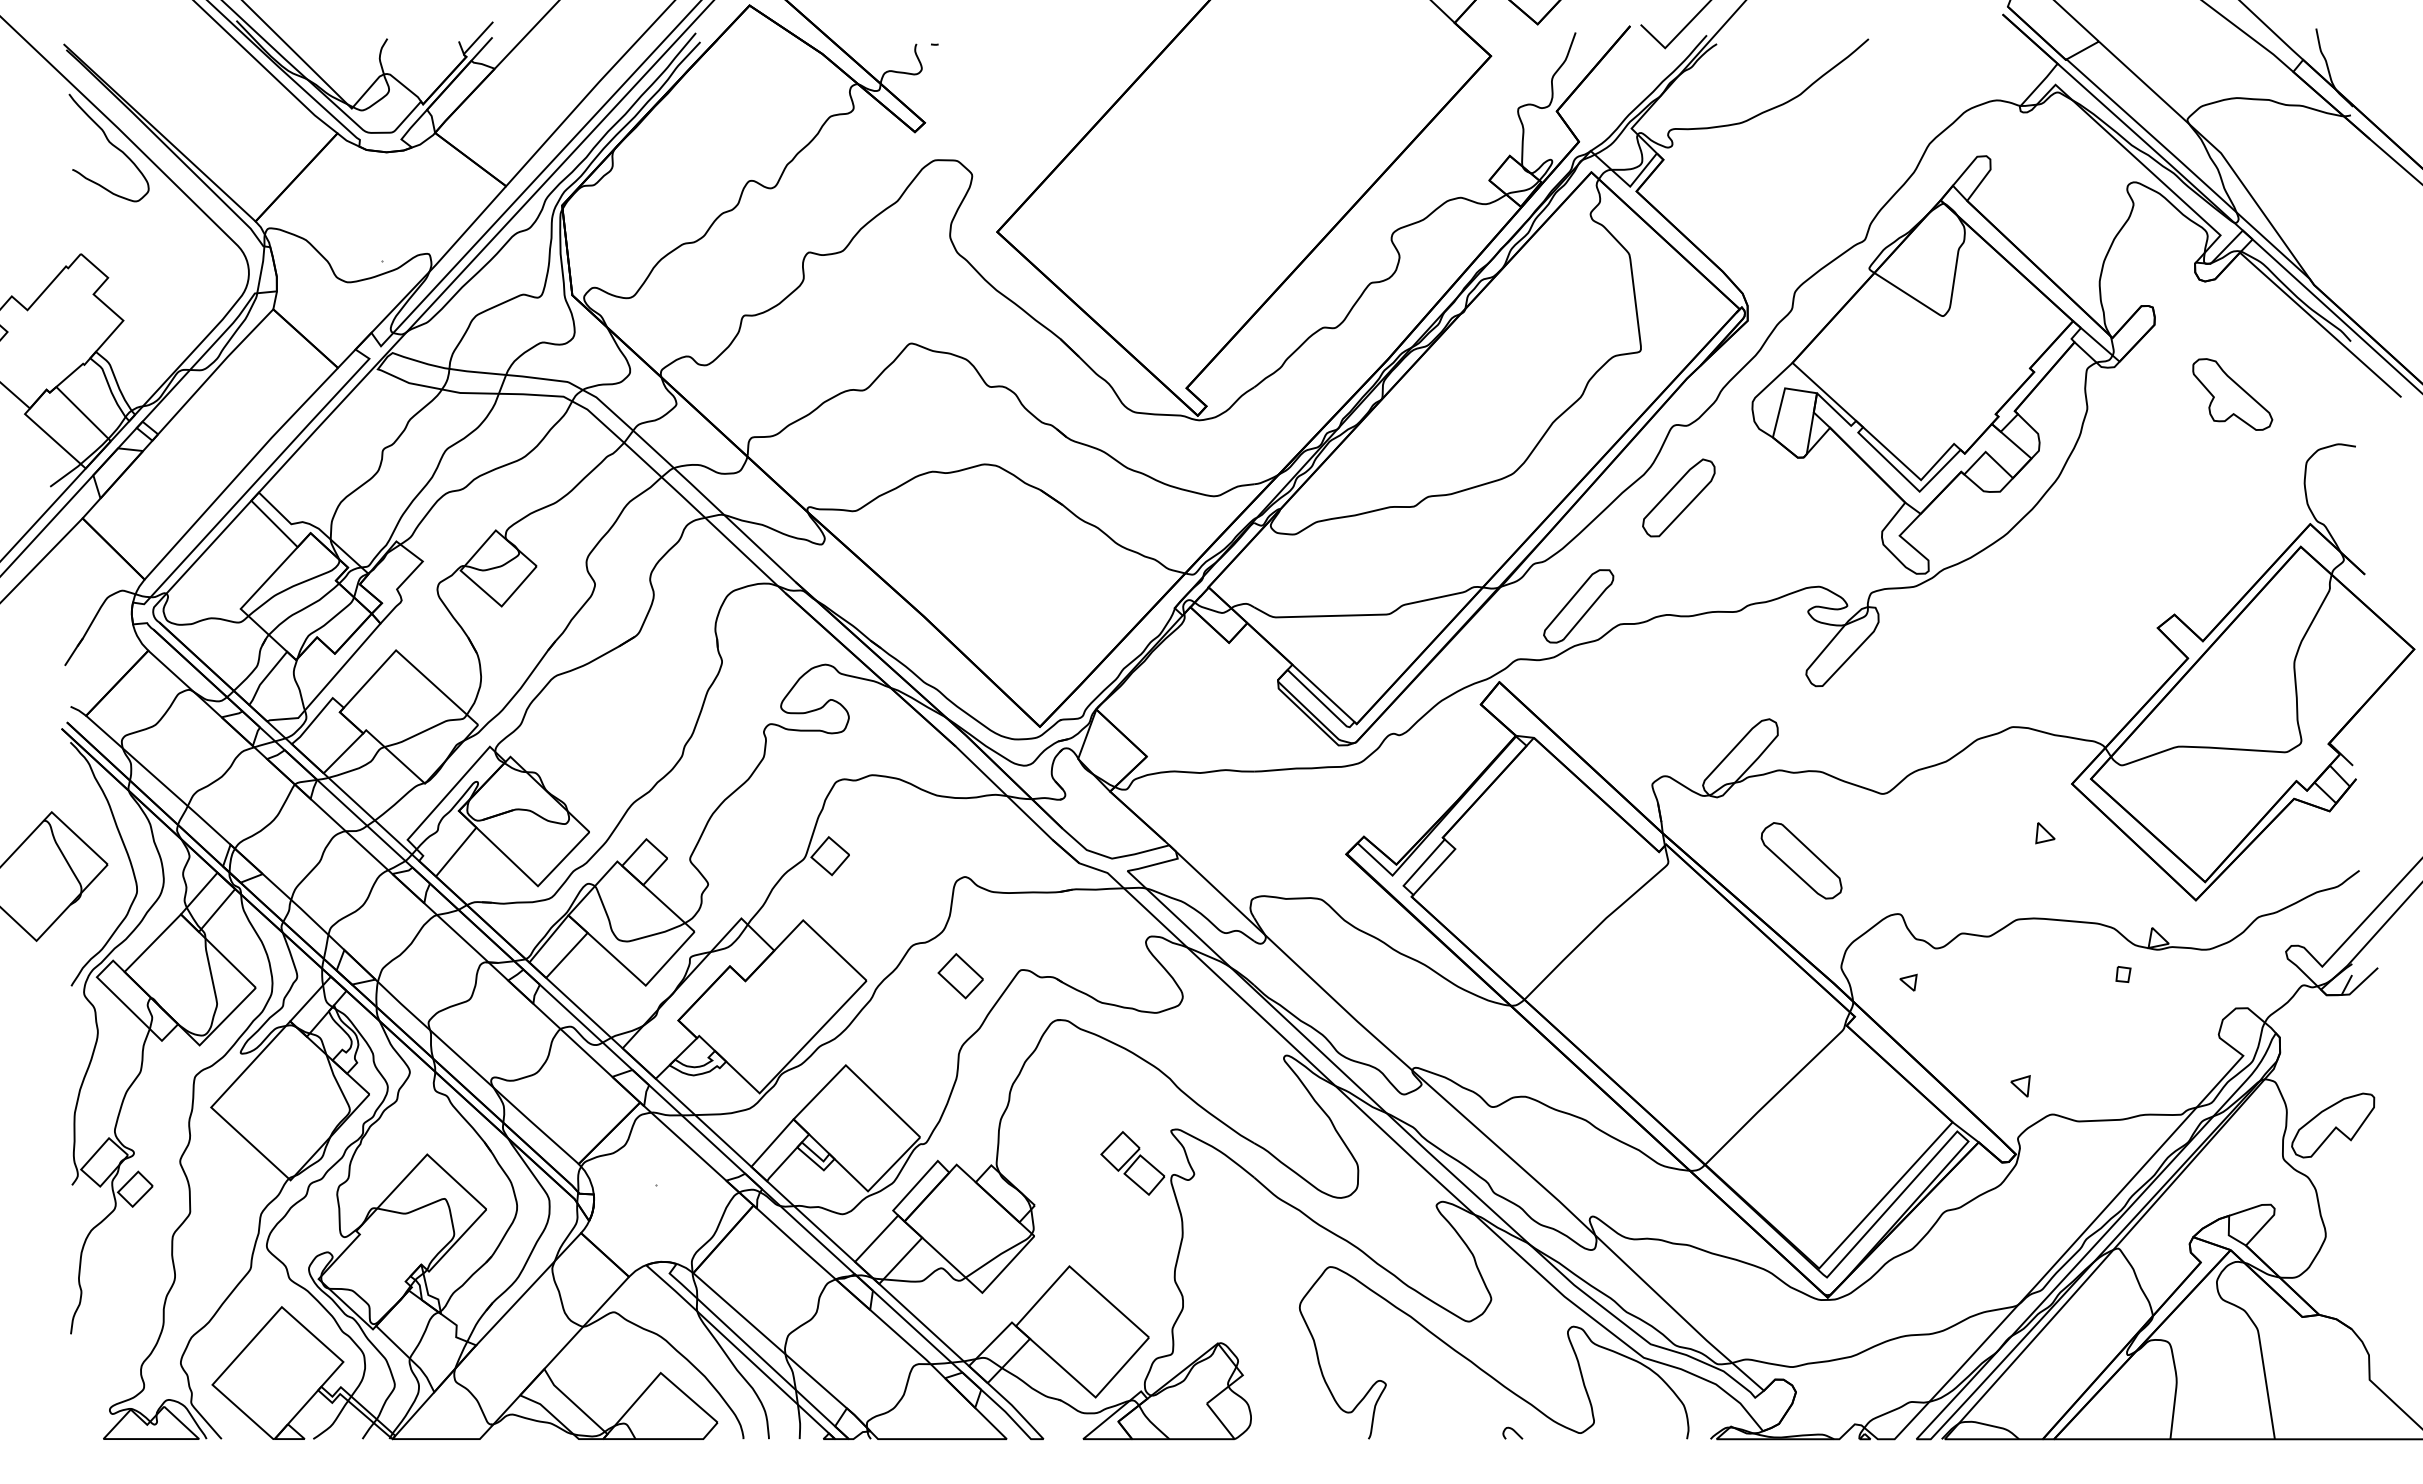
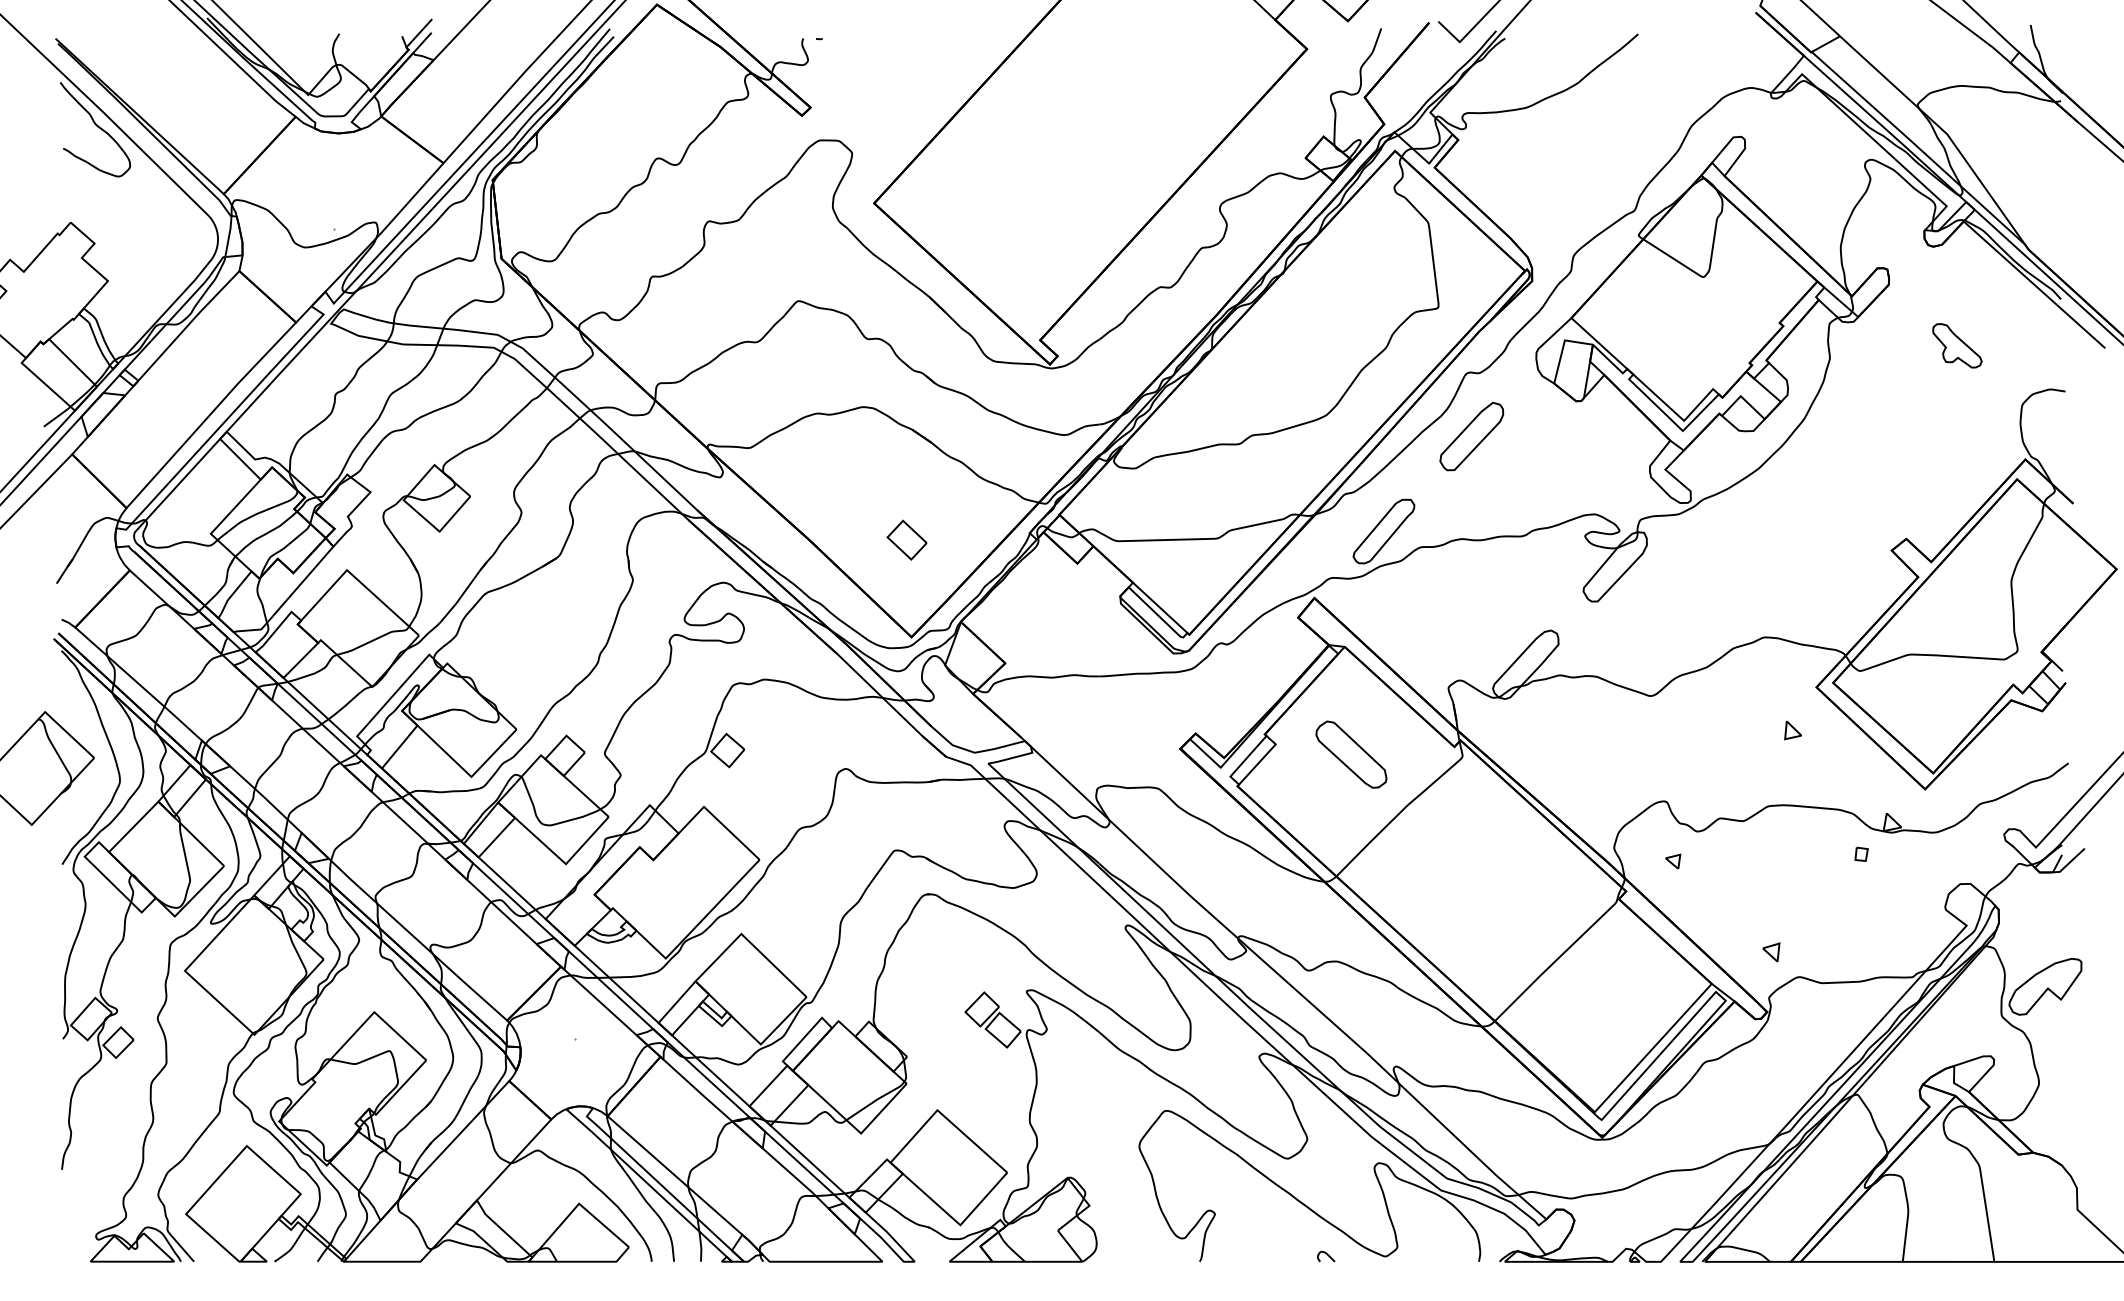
part: (2232, 394) -> (1957, 345), size x0.7
part: (1801, 860) -> (1351, 754), moved
part: (960, 976) -> (906, 540), moved

